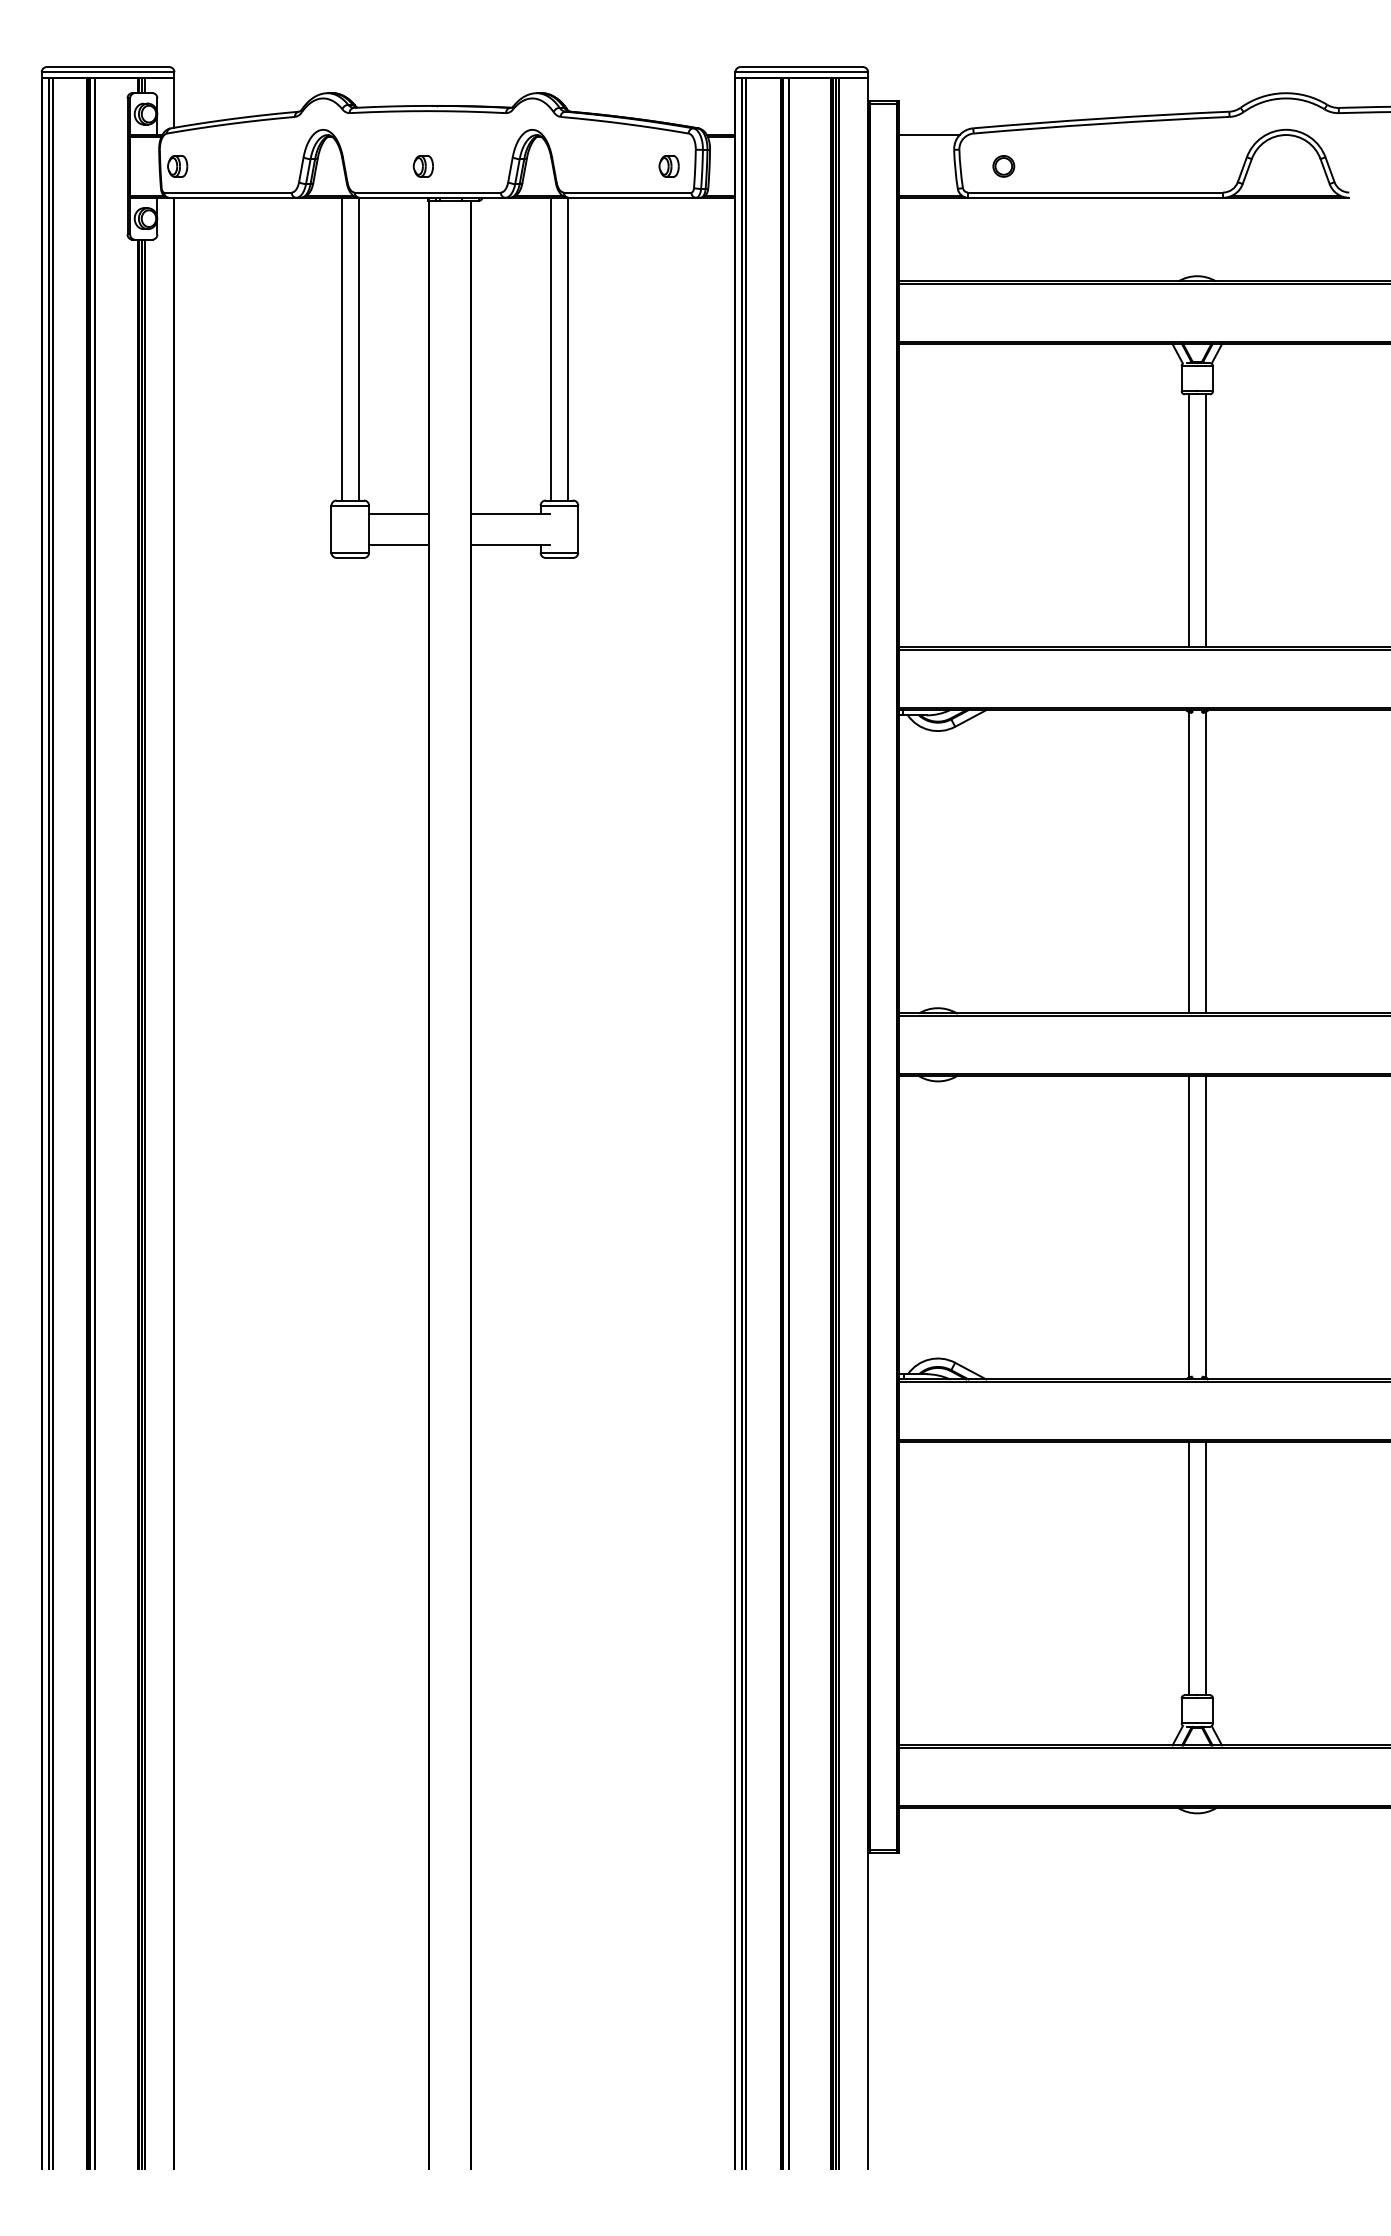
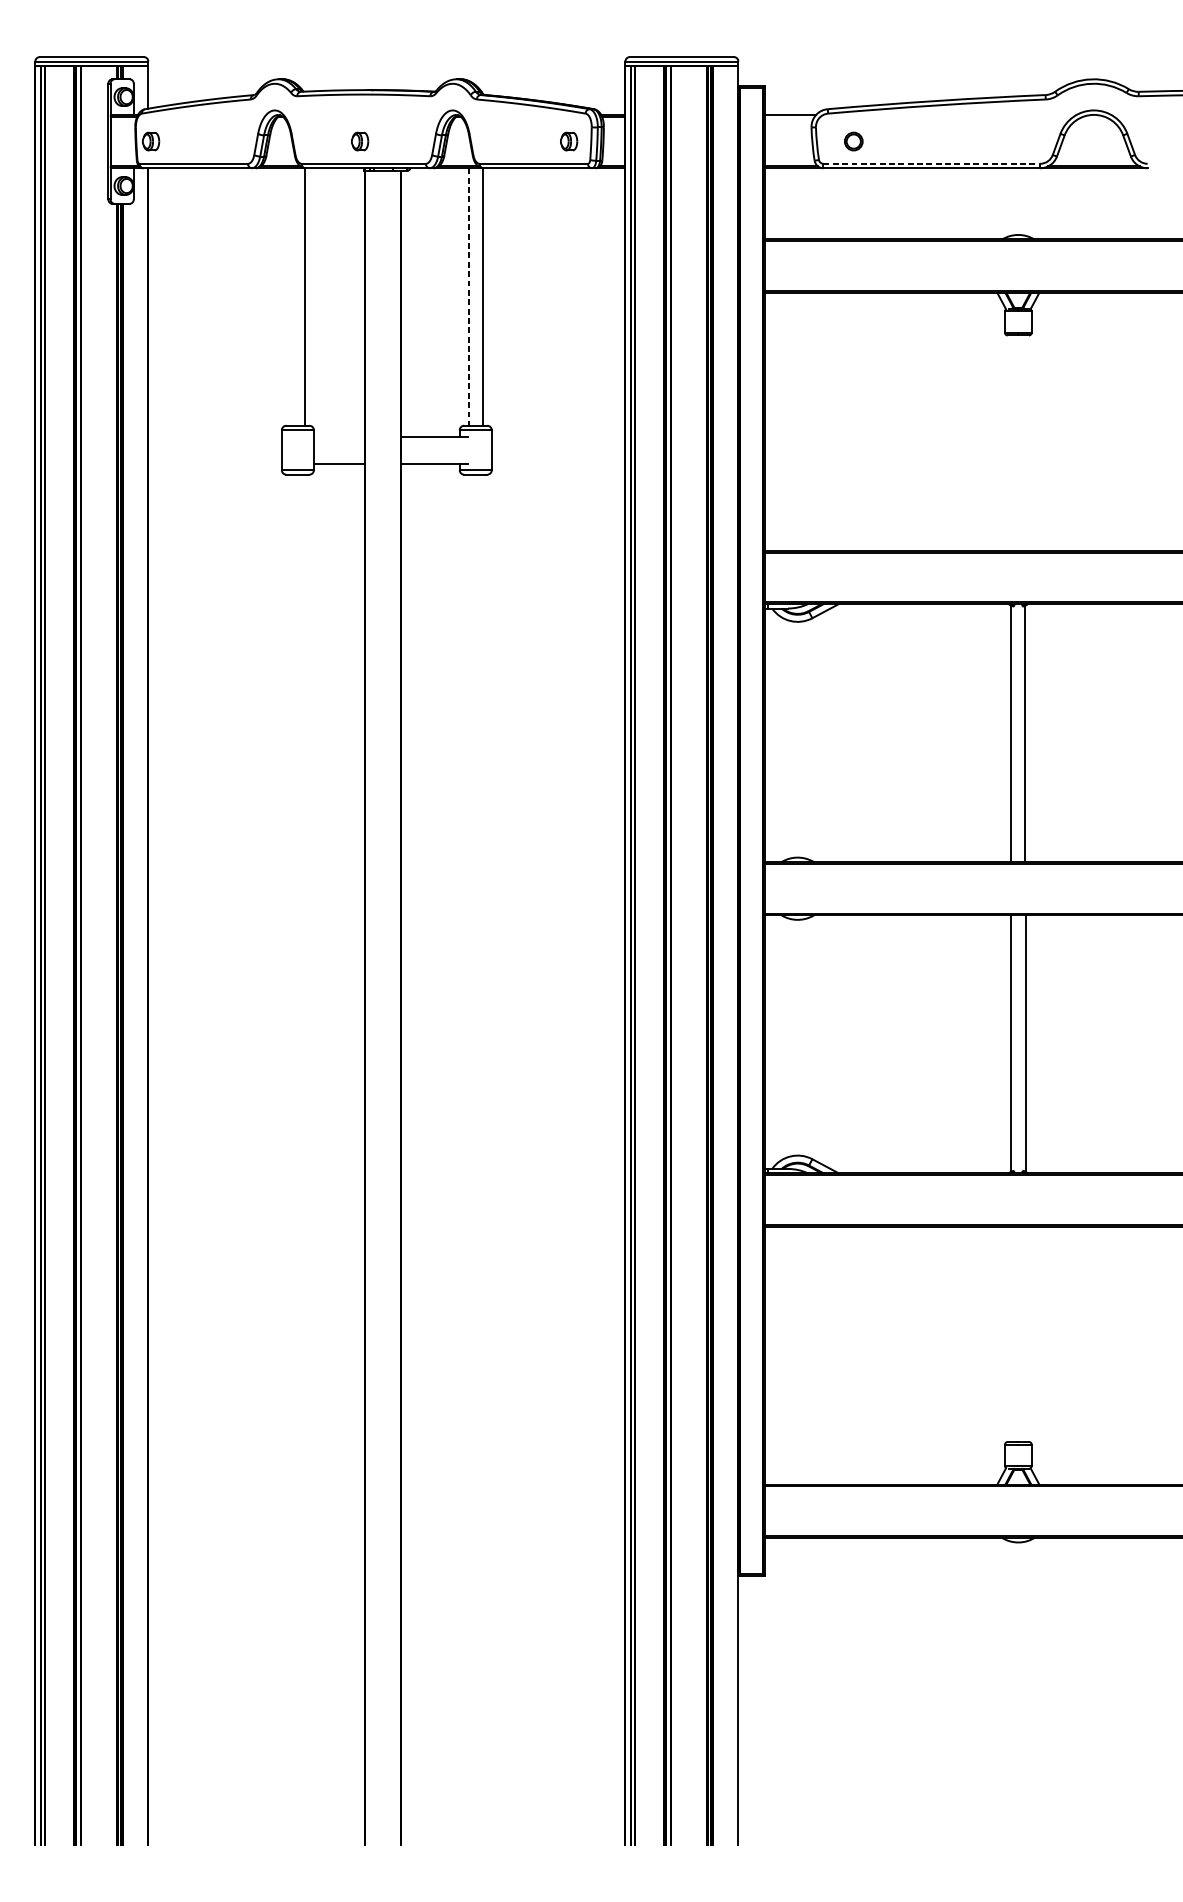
line: (1096, 192) -> (932, 163), solid -> dashed
line: (341, 348) -> (290, 296), removed
line: (551, 349) -> (469, 297), solid -> dashed
line: (399, 513) -> (339, 436), removed
line: (1188, 520) -> (1010, 442), removed
line: (1205, 520) -> (1025, 442), removed
line: (1188, 1568) -> (1010, 1334), removed
line: (1205, 1568) -> (1025, 1334), removed

